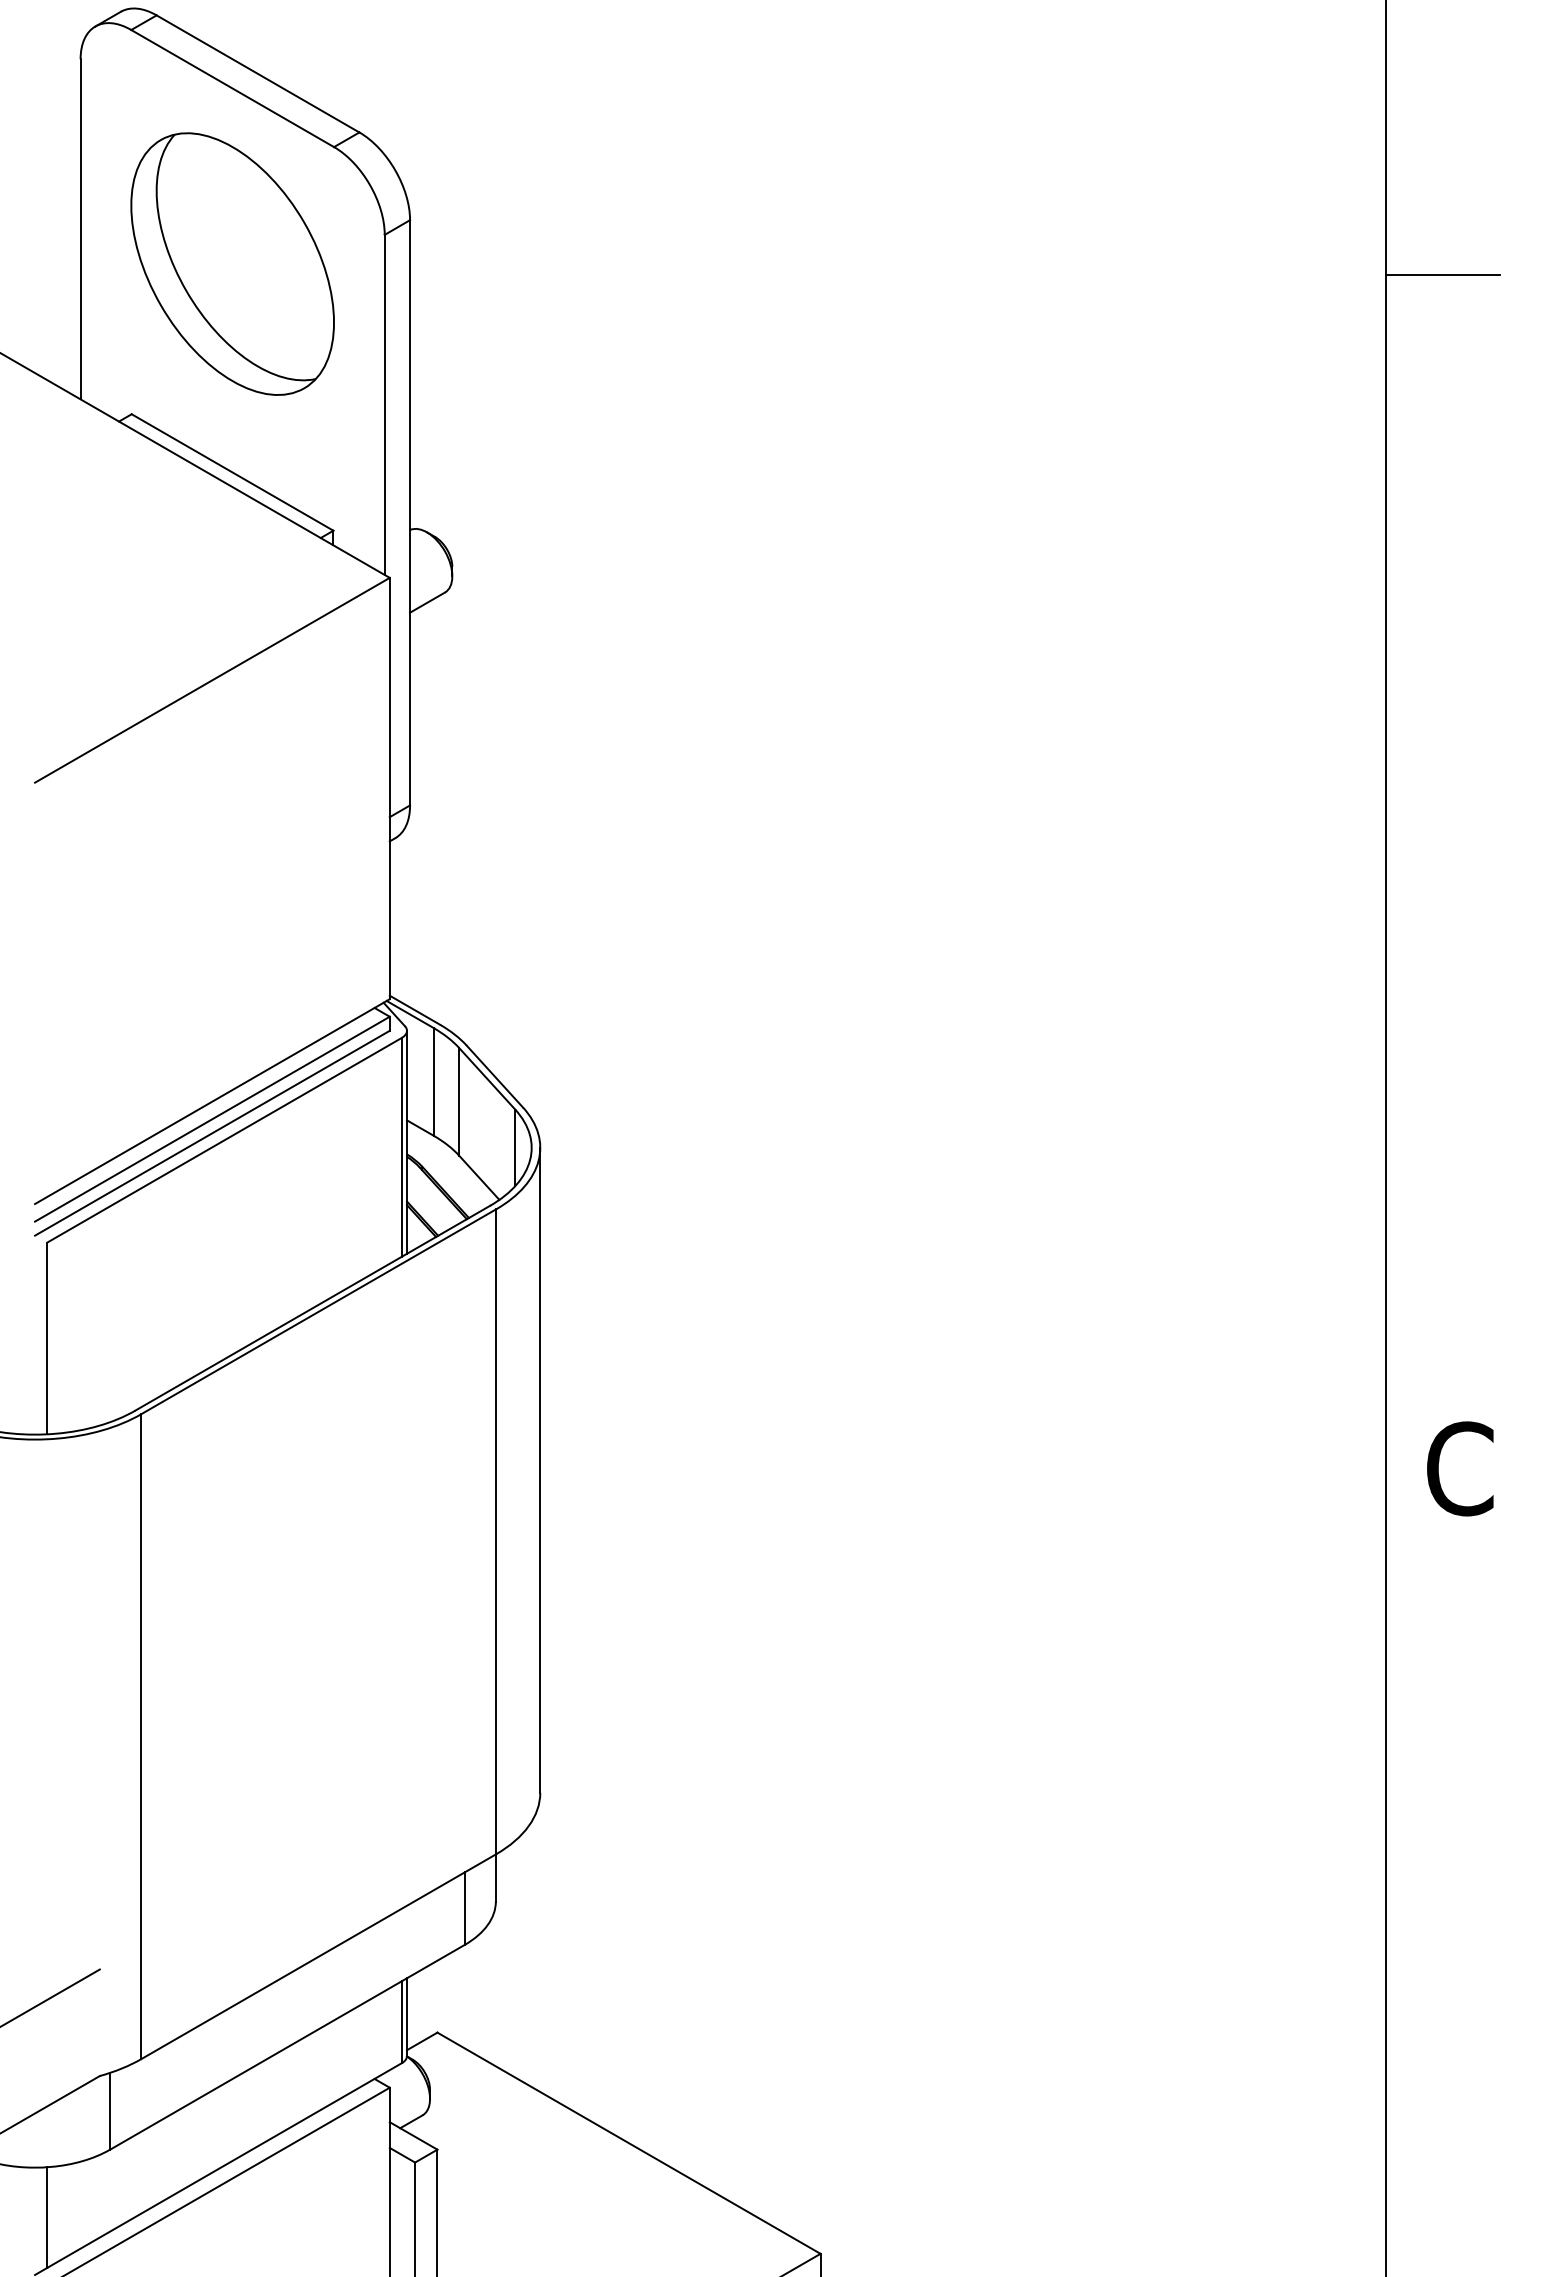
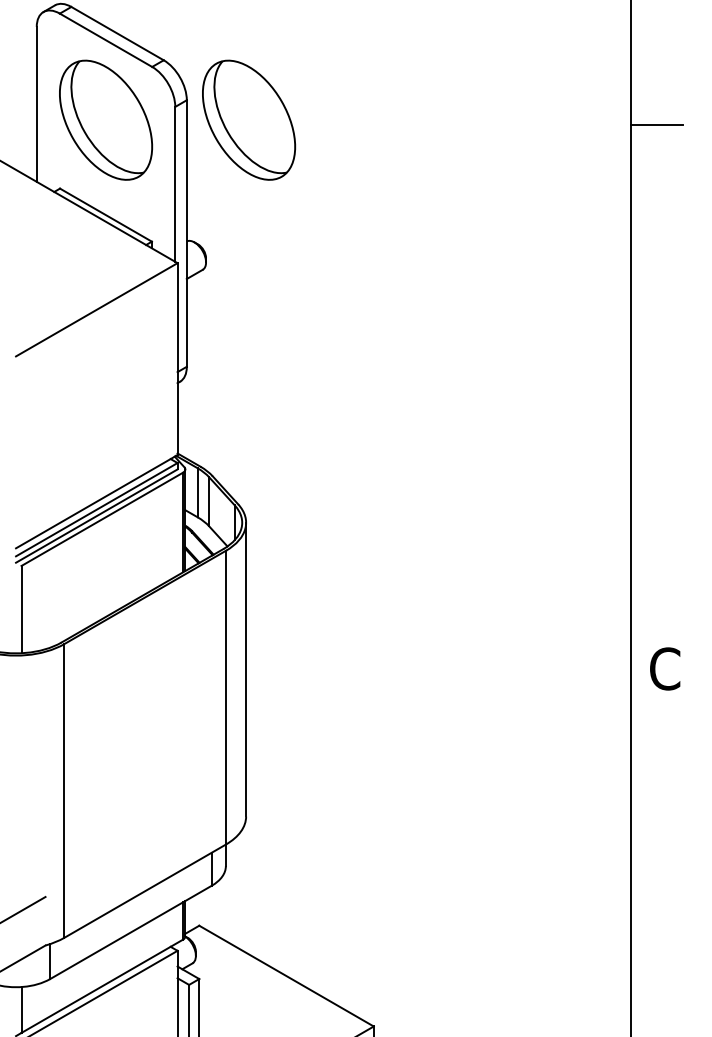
part: (547, 262) -> (249, 119), added

